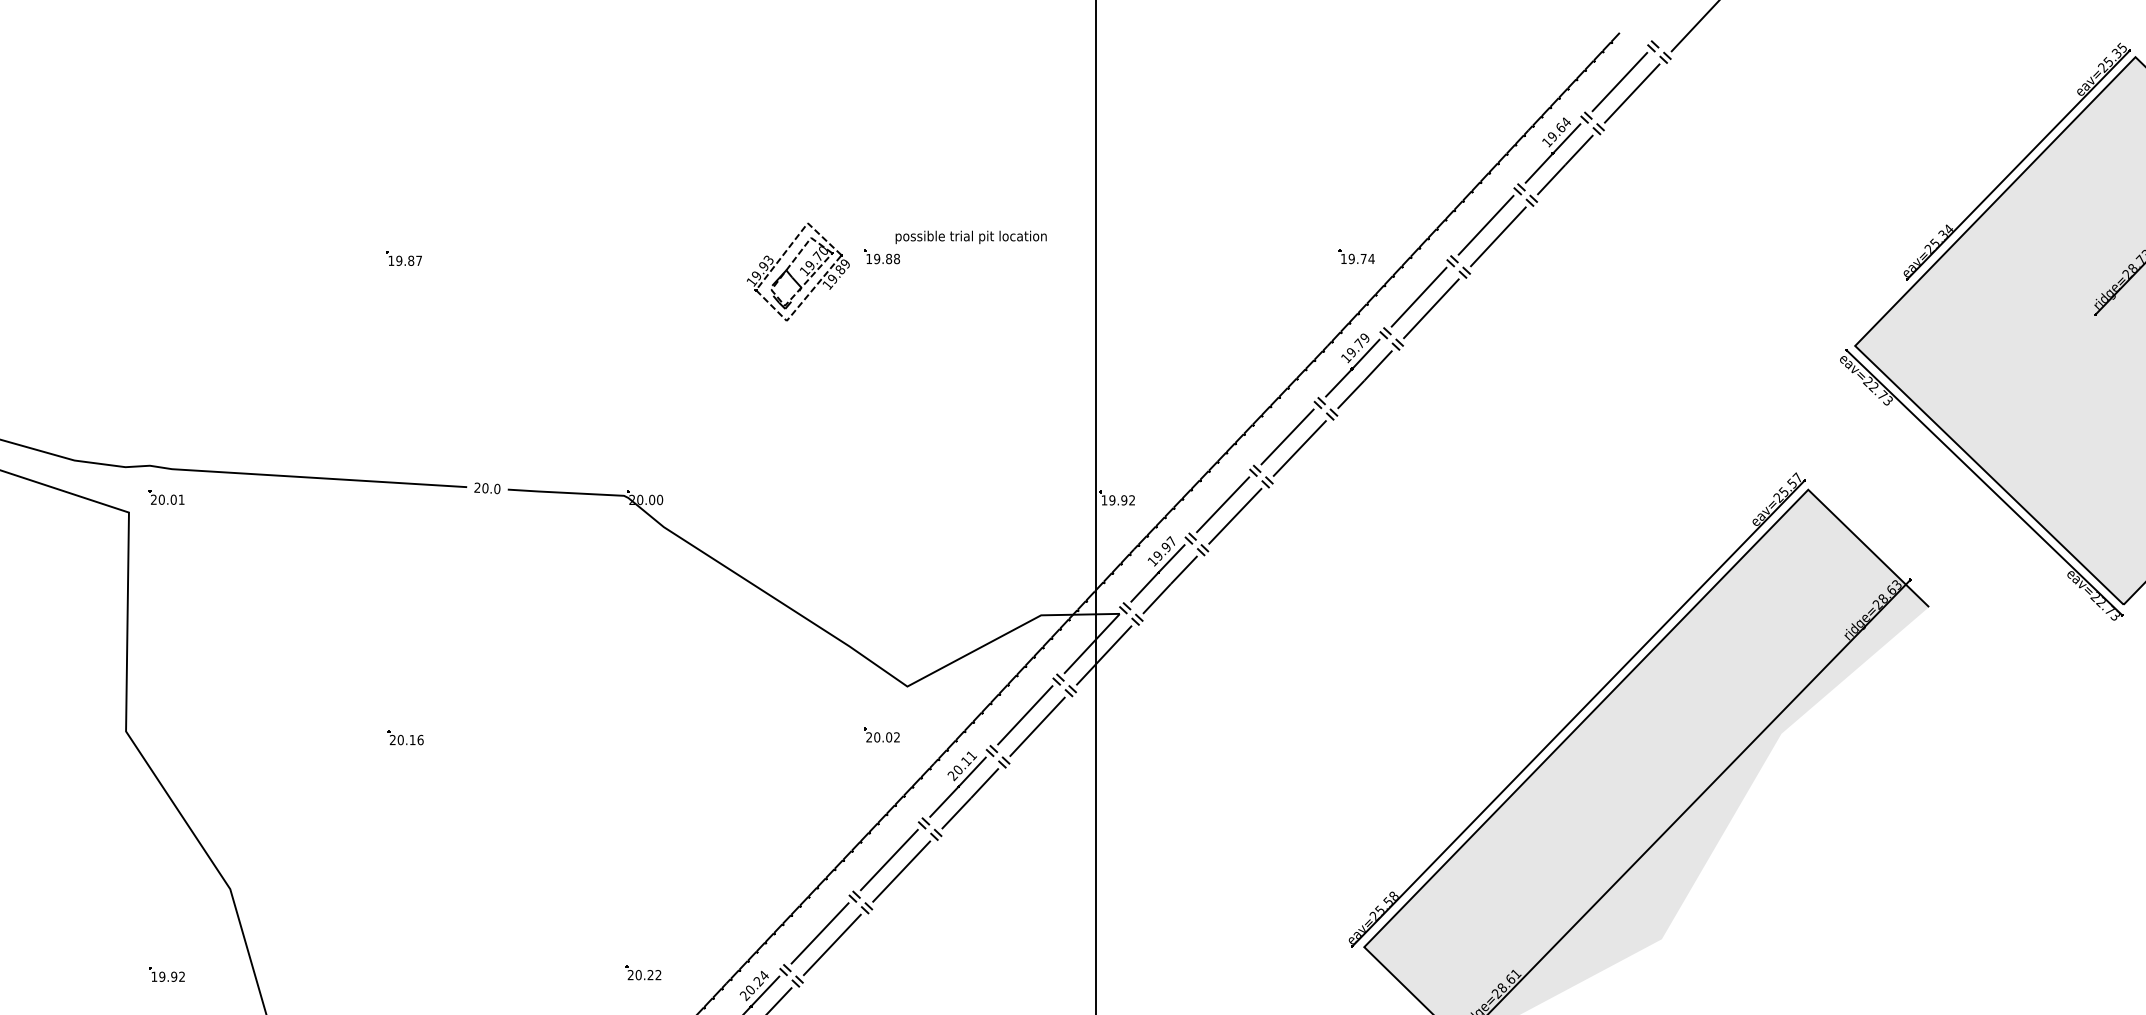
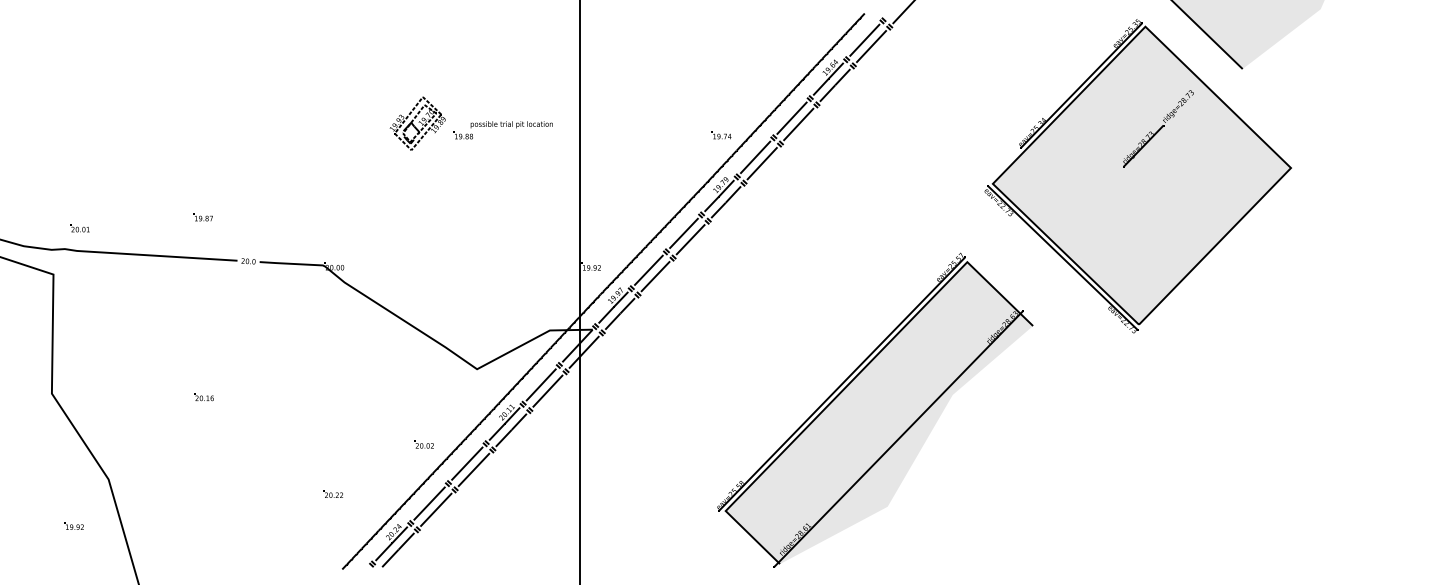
part: (402, 258) -> (202, 217), moved
part: (797, 271) -> (417, 123), moved
part: (165, 497) -> (79, 228), moved
part: (880, 734) -> (423, 444), moved
part: (641, 971) -> (332, 493), moved

